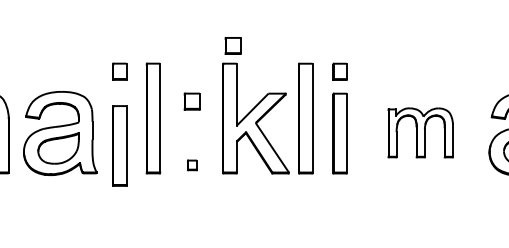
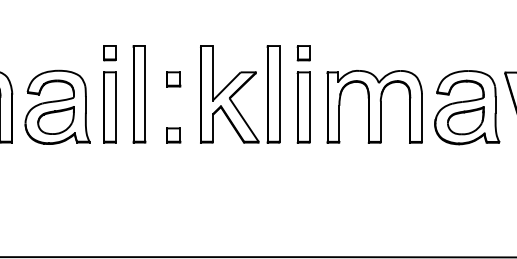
part: (233, 46) -> (209, 30), removed
part: (420, 132) -> (374, 106), size x1.67
part: (119, 146) -> (109, 107), moved
part: (192, 165) -> (173, 135), size x1.67

